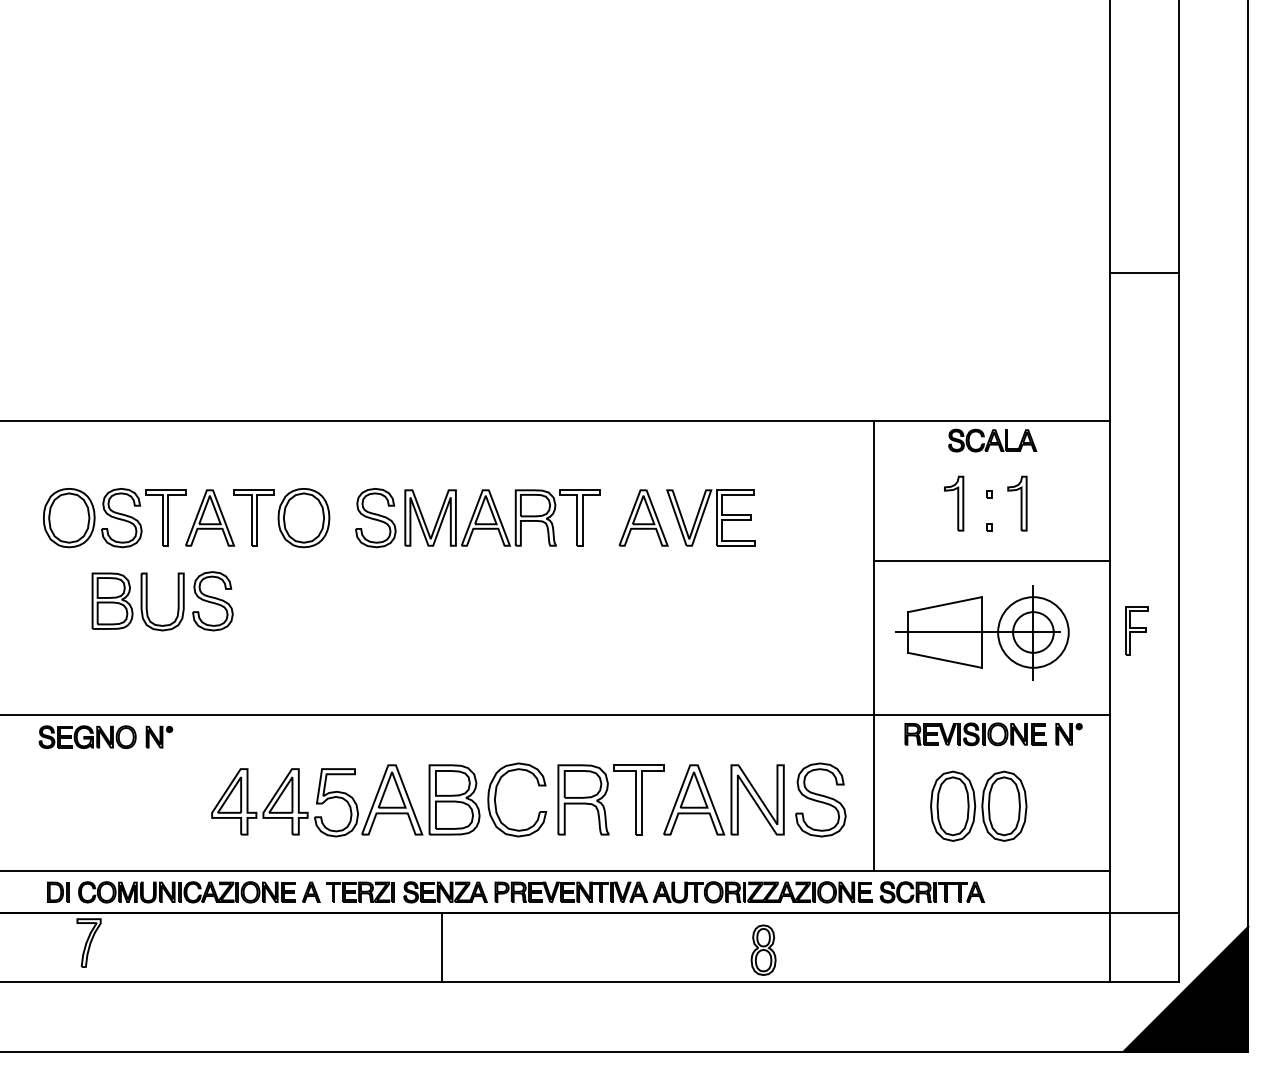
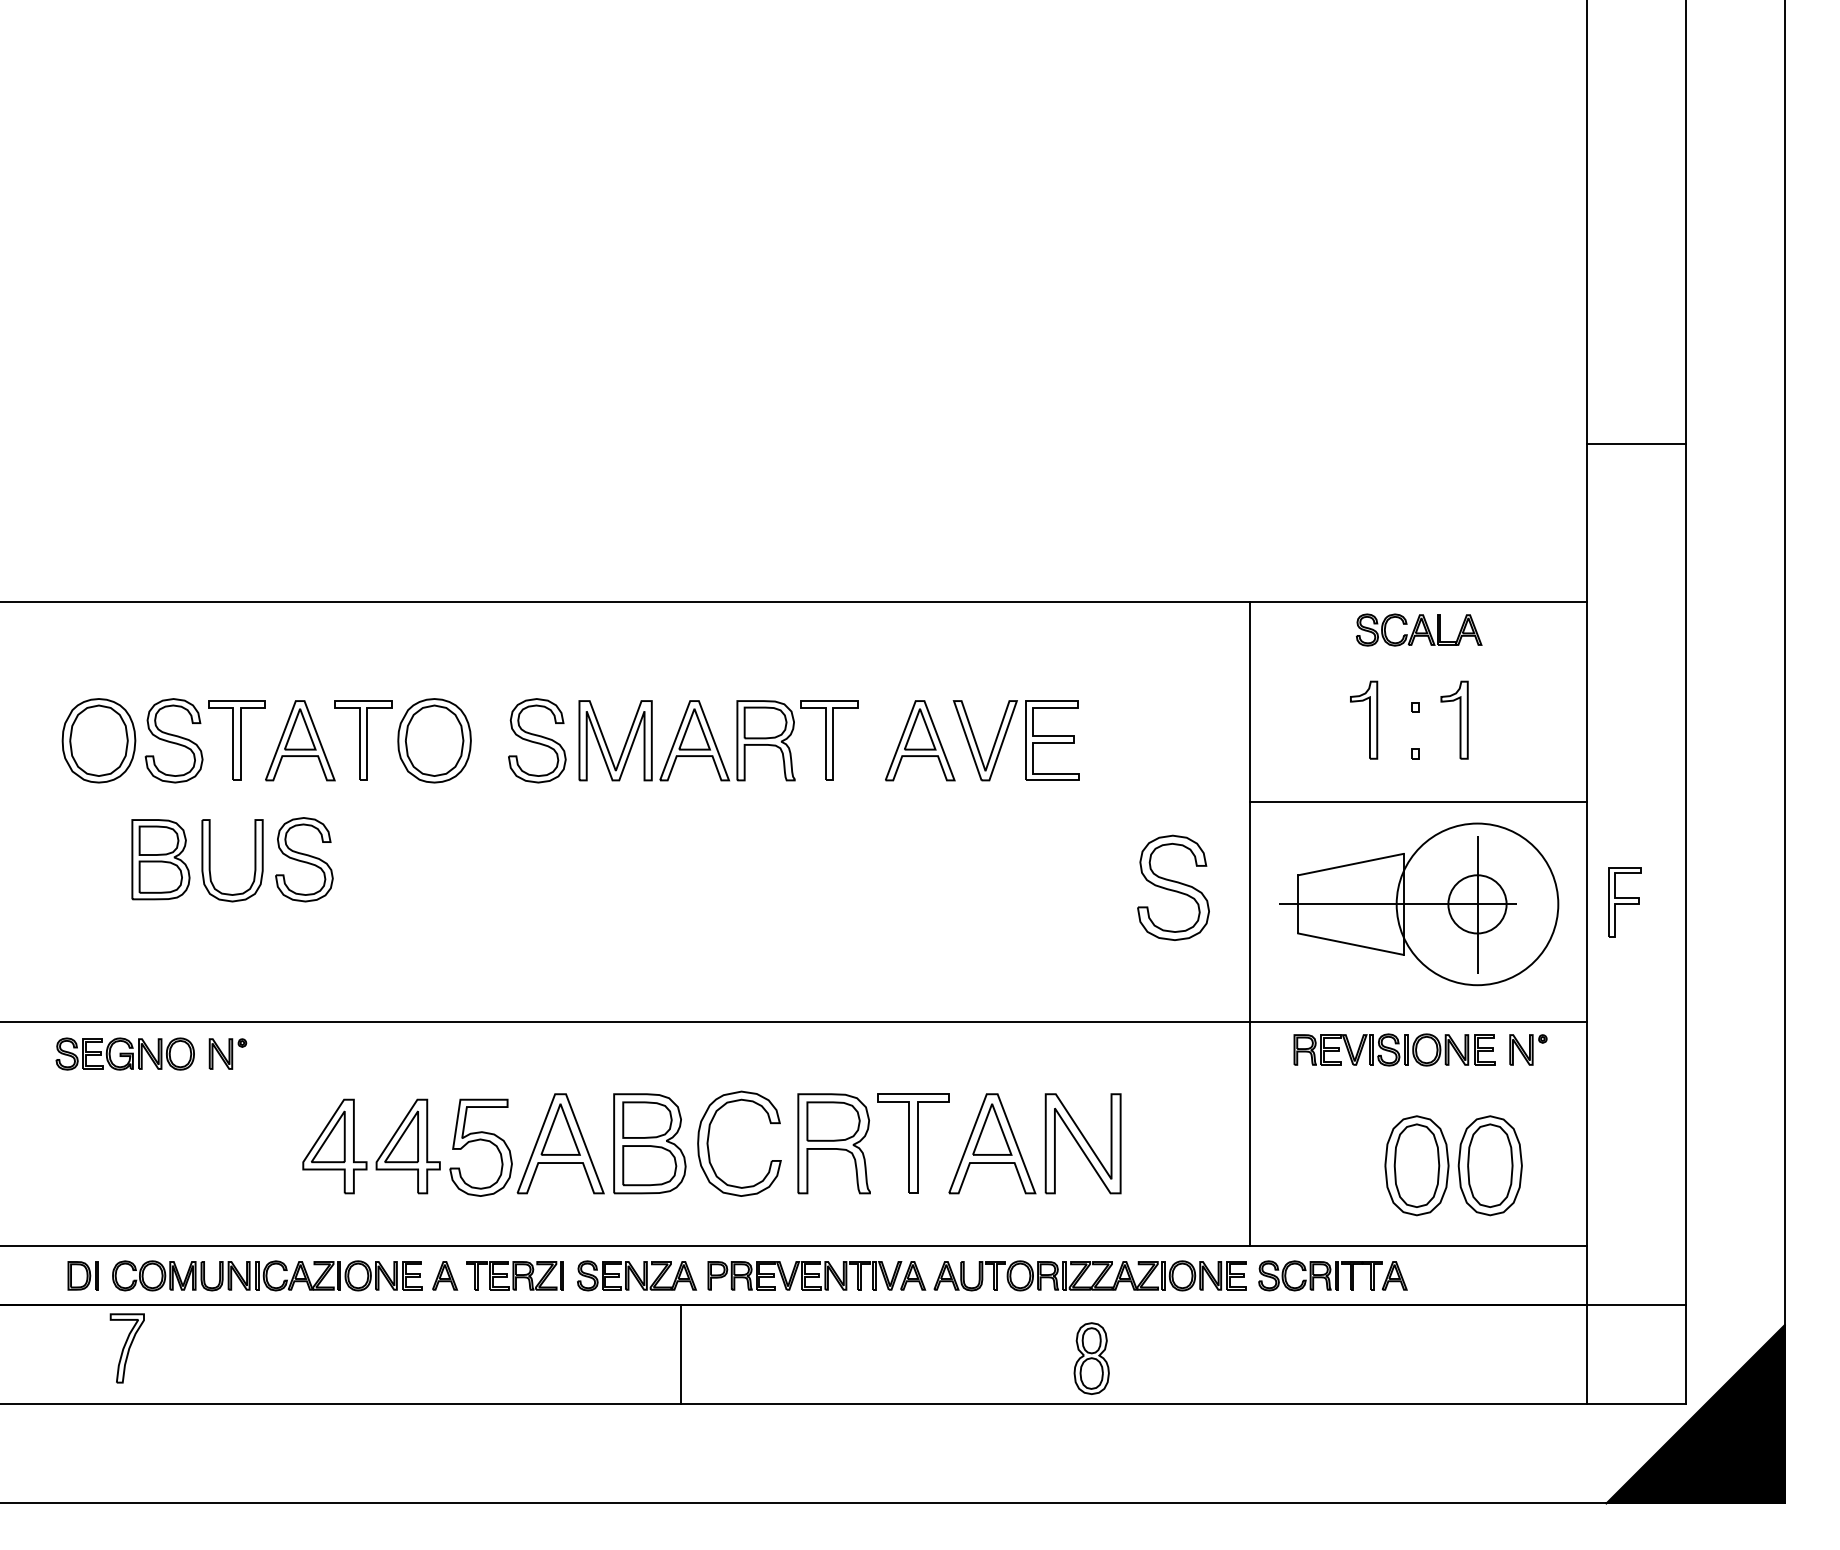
line: (1144, 272) -> (1636, 444), moved
circle: (1033, 632) -> (1477, 904), size x1.6
part: (820, 799) -> (1173, 887), moved
part: (978, 805) -> (1453, 1164), moved
line: (442, 947) -> (681, 1354), moved

